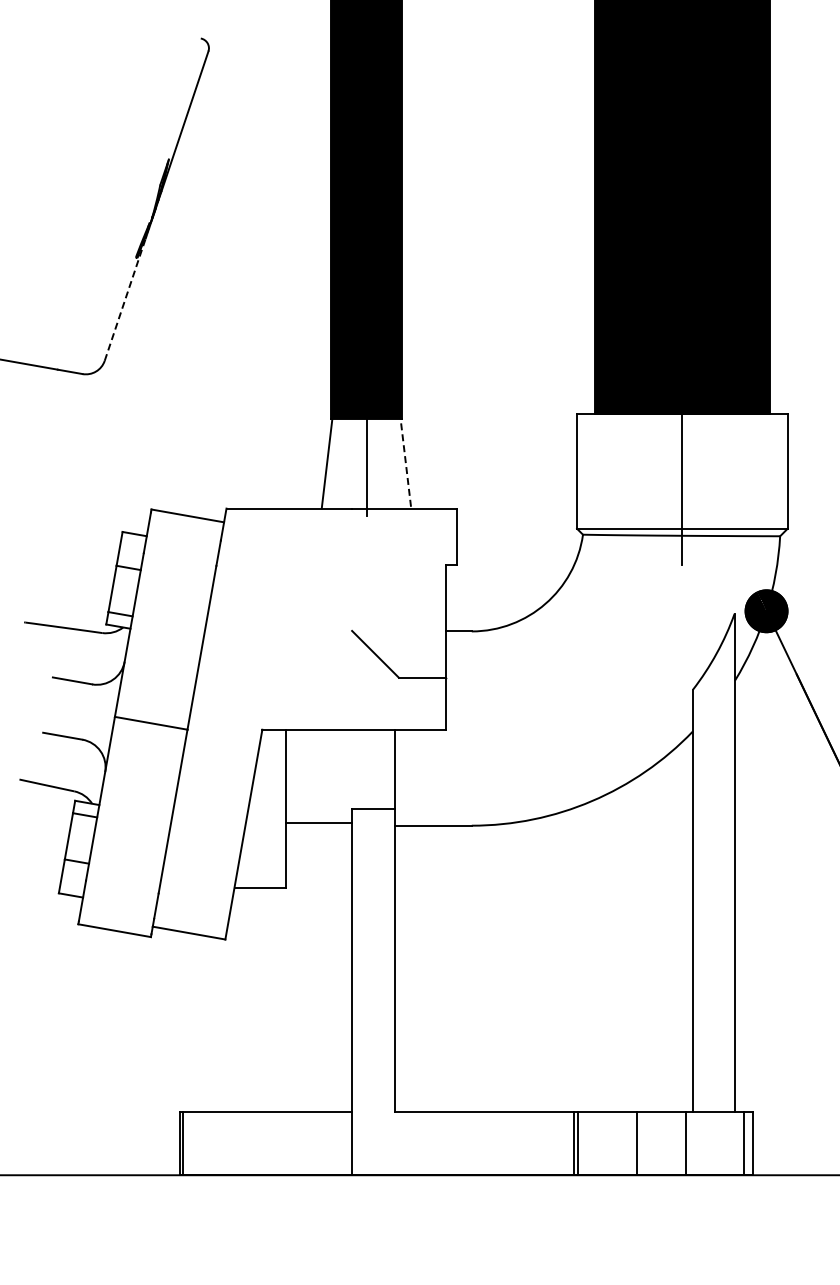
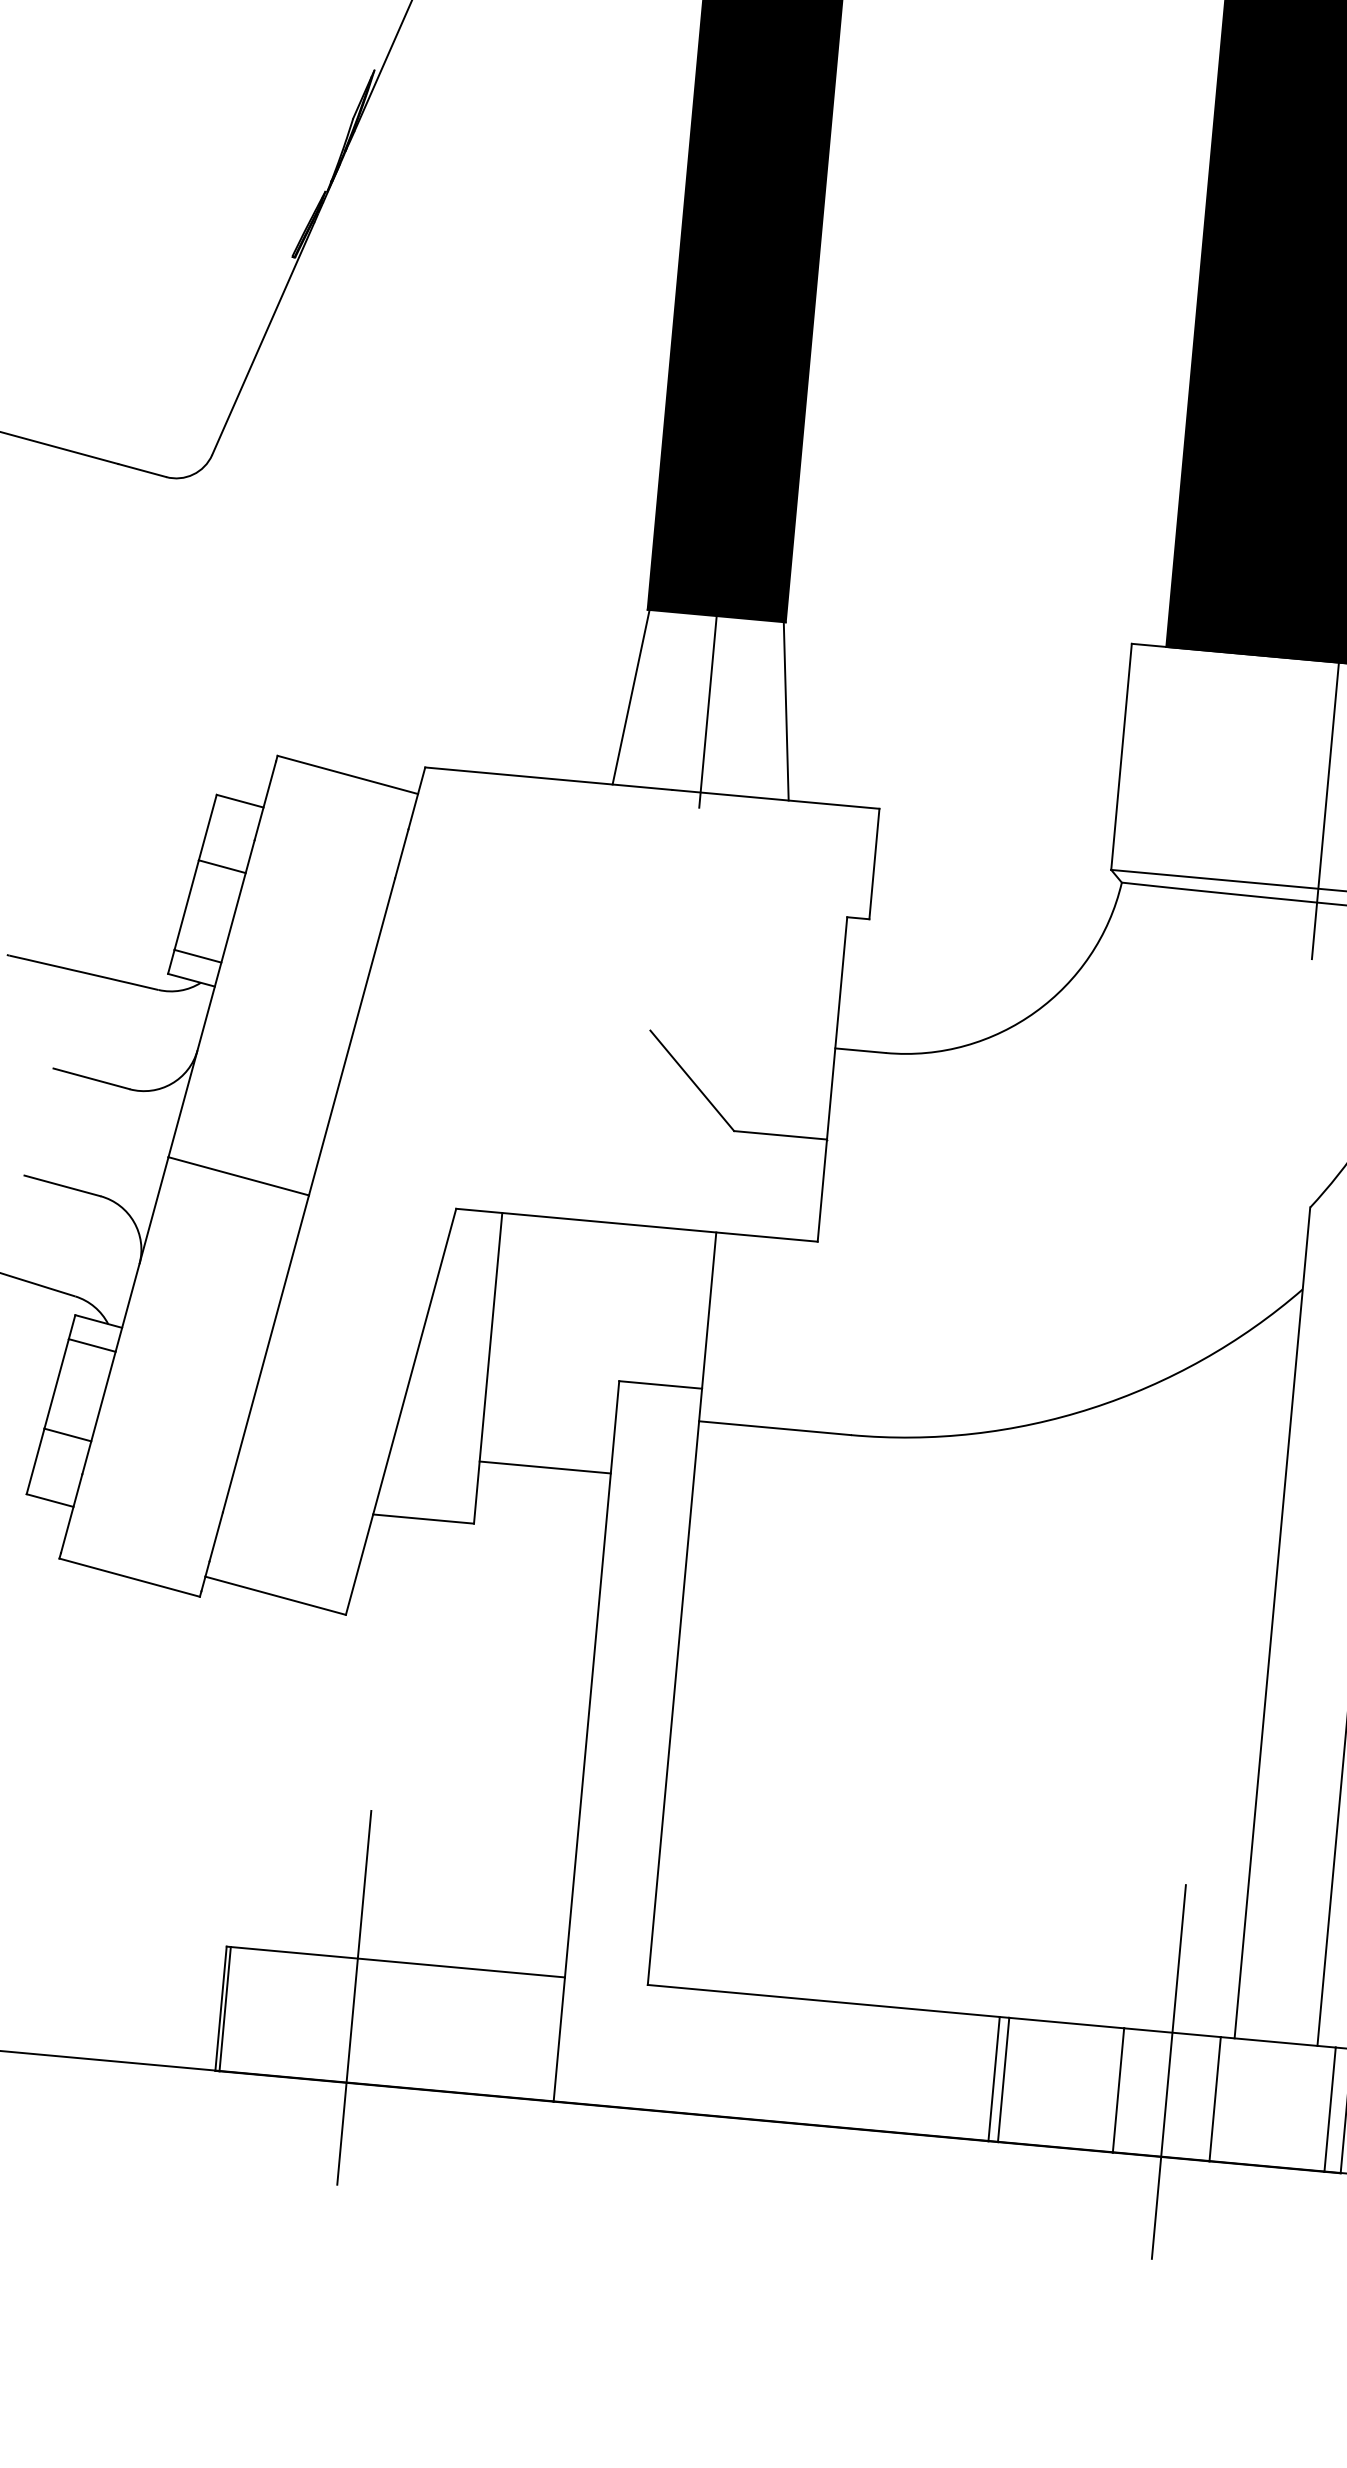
line: (125, 299) -> (264, 338), dashed -> solid
line: (405, 461) -> (785, 706), dashed -> solid
line: (318, 823) -> (543, 1468), moved
line: (247, 1132) -> (354, 1998), added
line: (661, 1132) -> (1169, 2072), added

